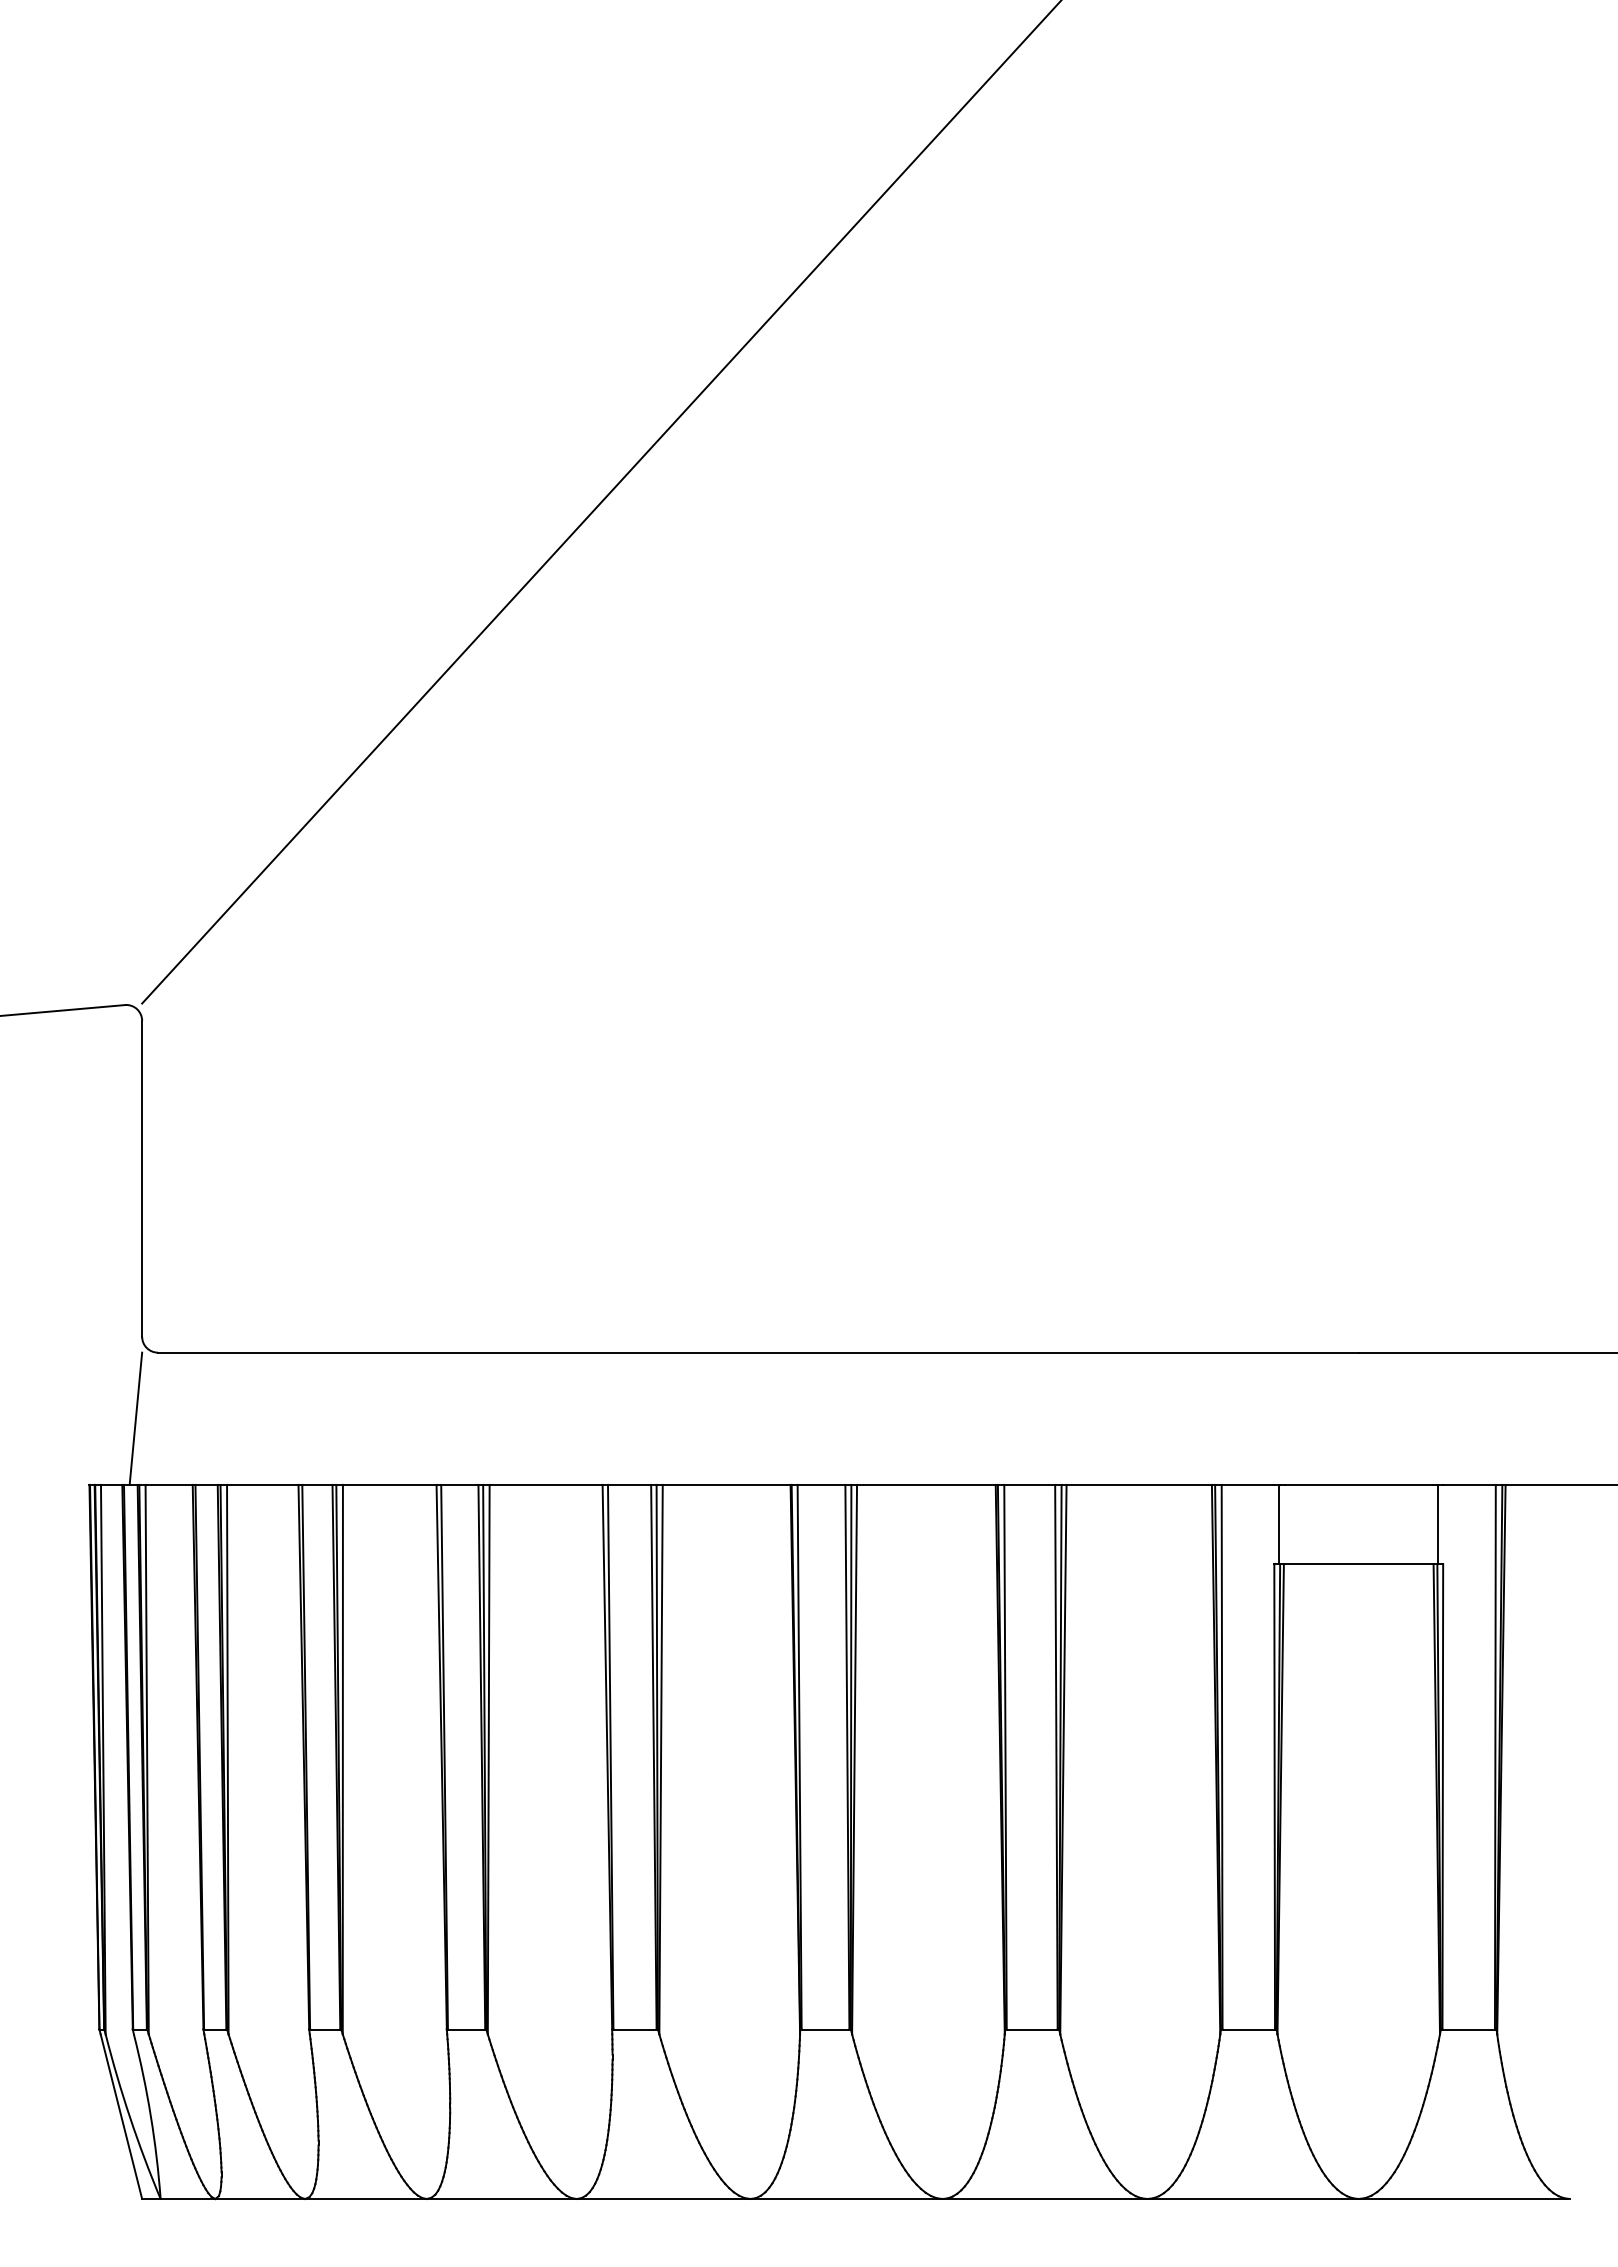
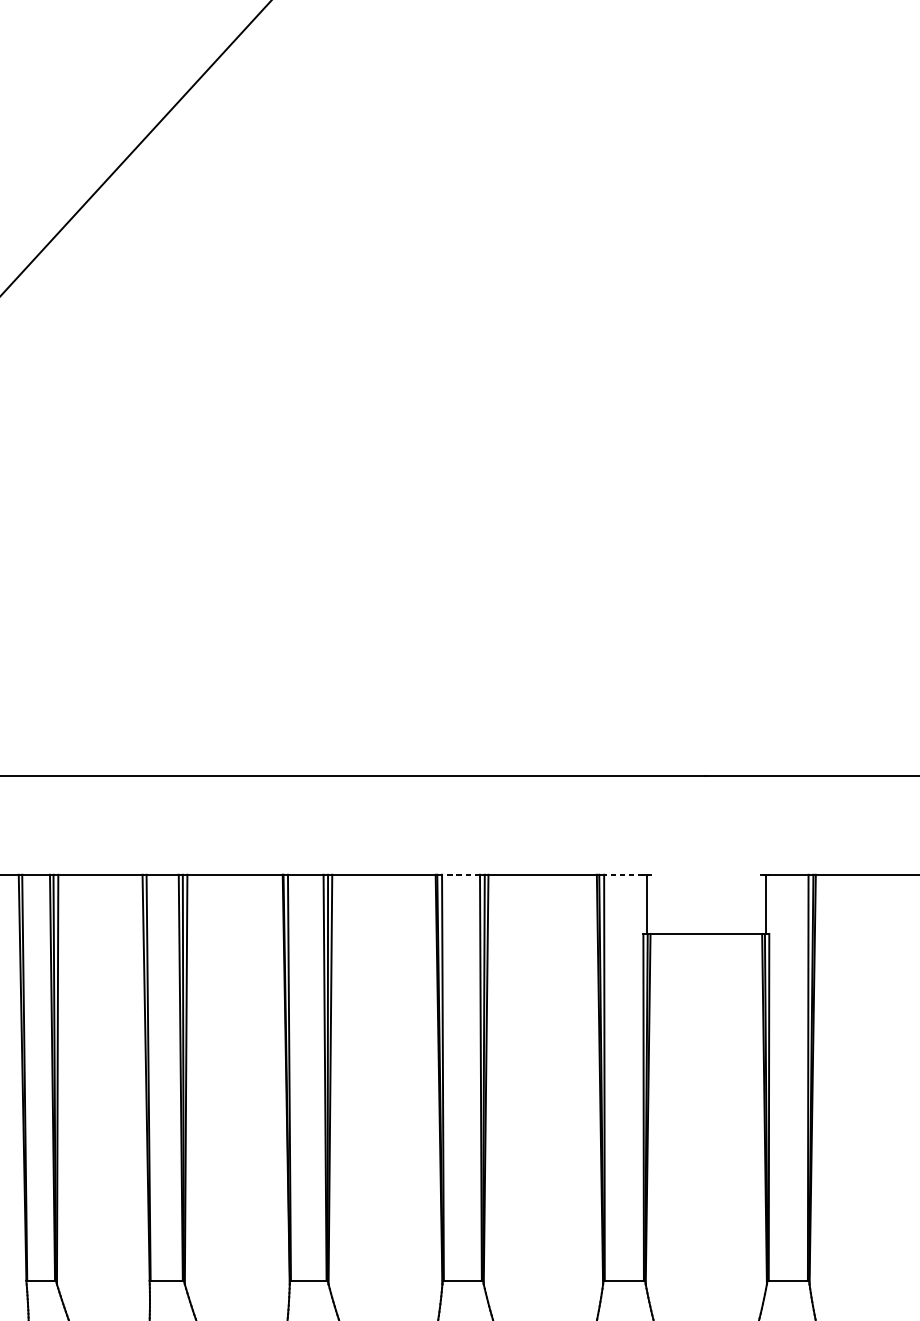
line: (1029, 1484) -> (460, 874), solid -> dashed
line: (1247, 1484) -> (623, 874), solid -> dashed
line: (1358, 1484) -> (706, 874), removed

